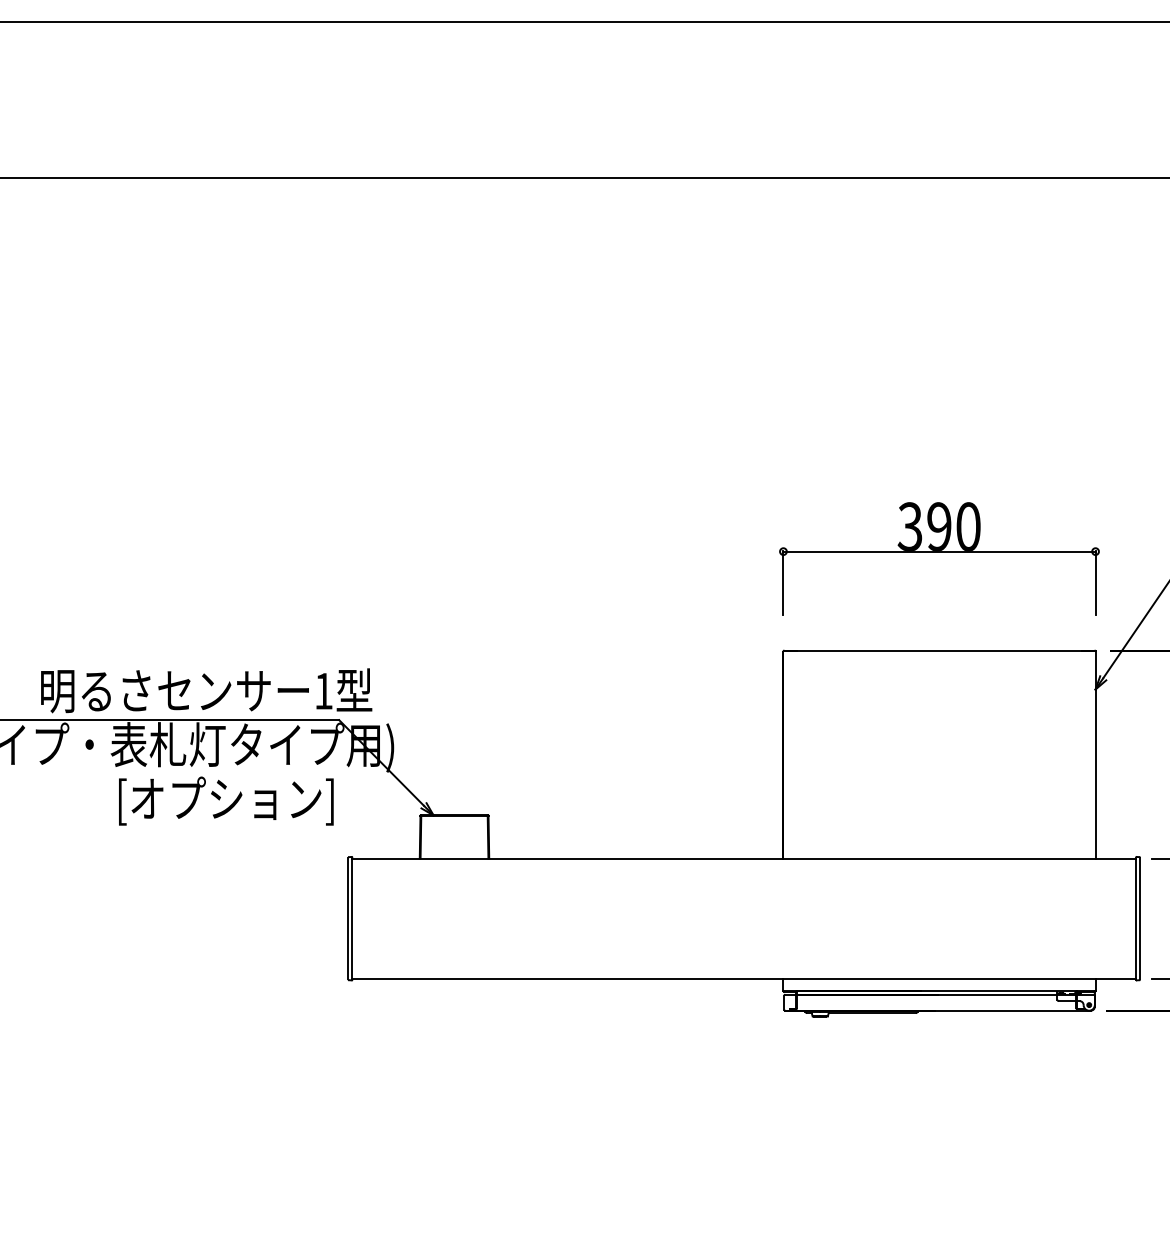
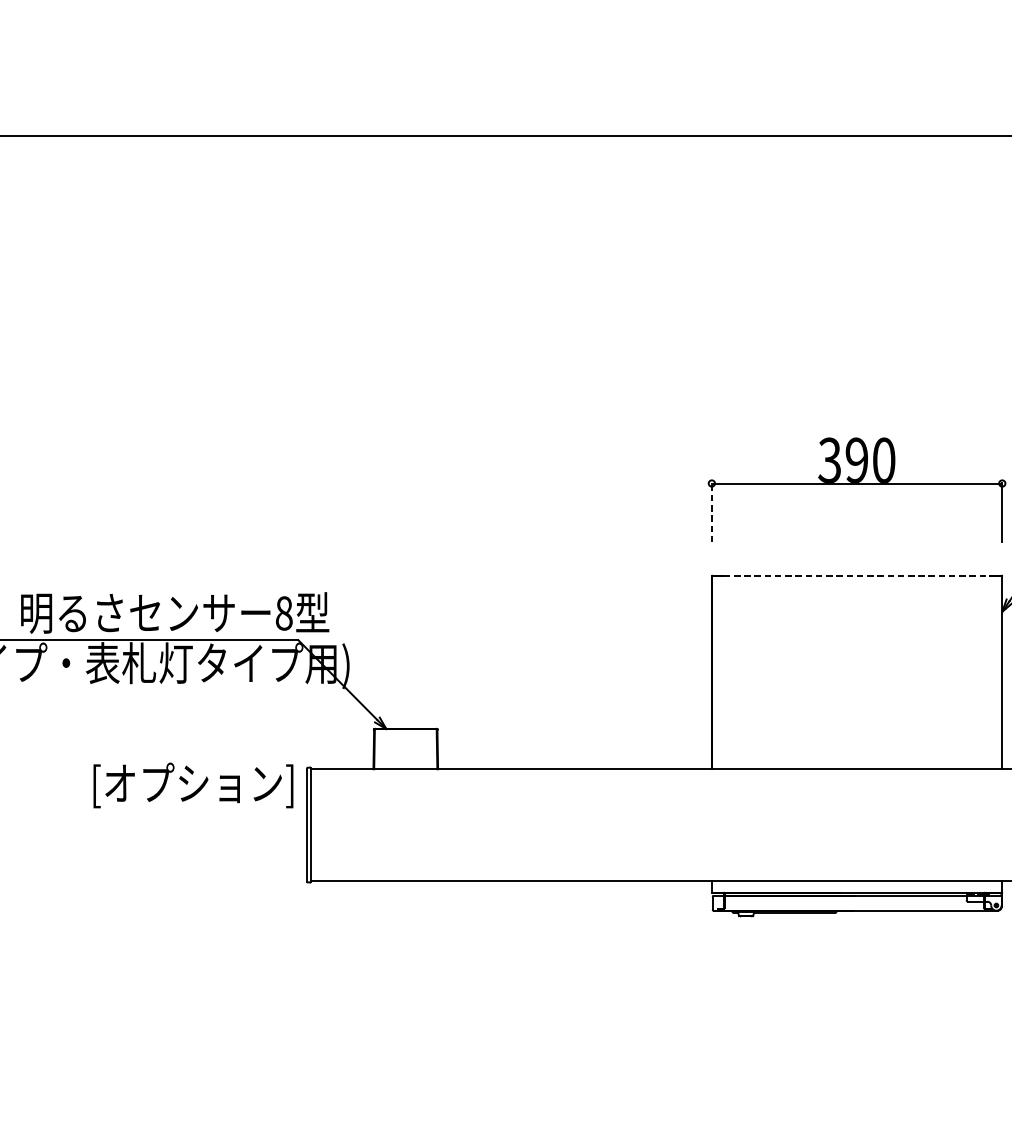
line: (783, 582) -> (711, 512), solid -> dashed
line: (939, 651) -> (857, 576), solid -> dashed
text: (323, 690) -> (283, 612), 1 -> 8
text: (226, 800) -> (193, 784), moved

